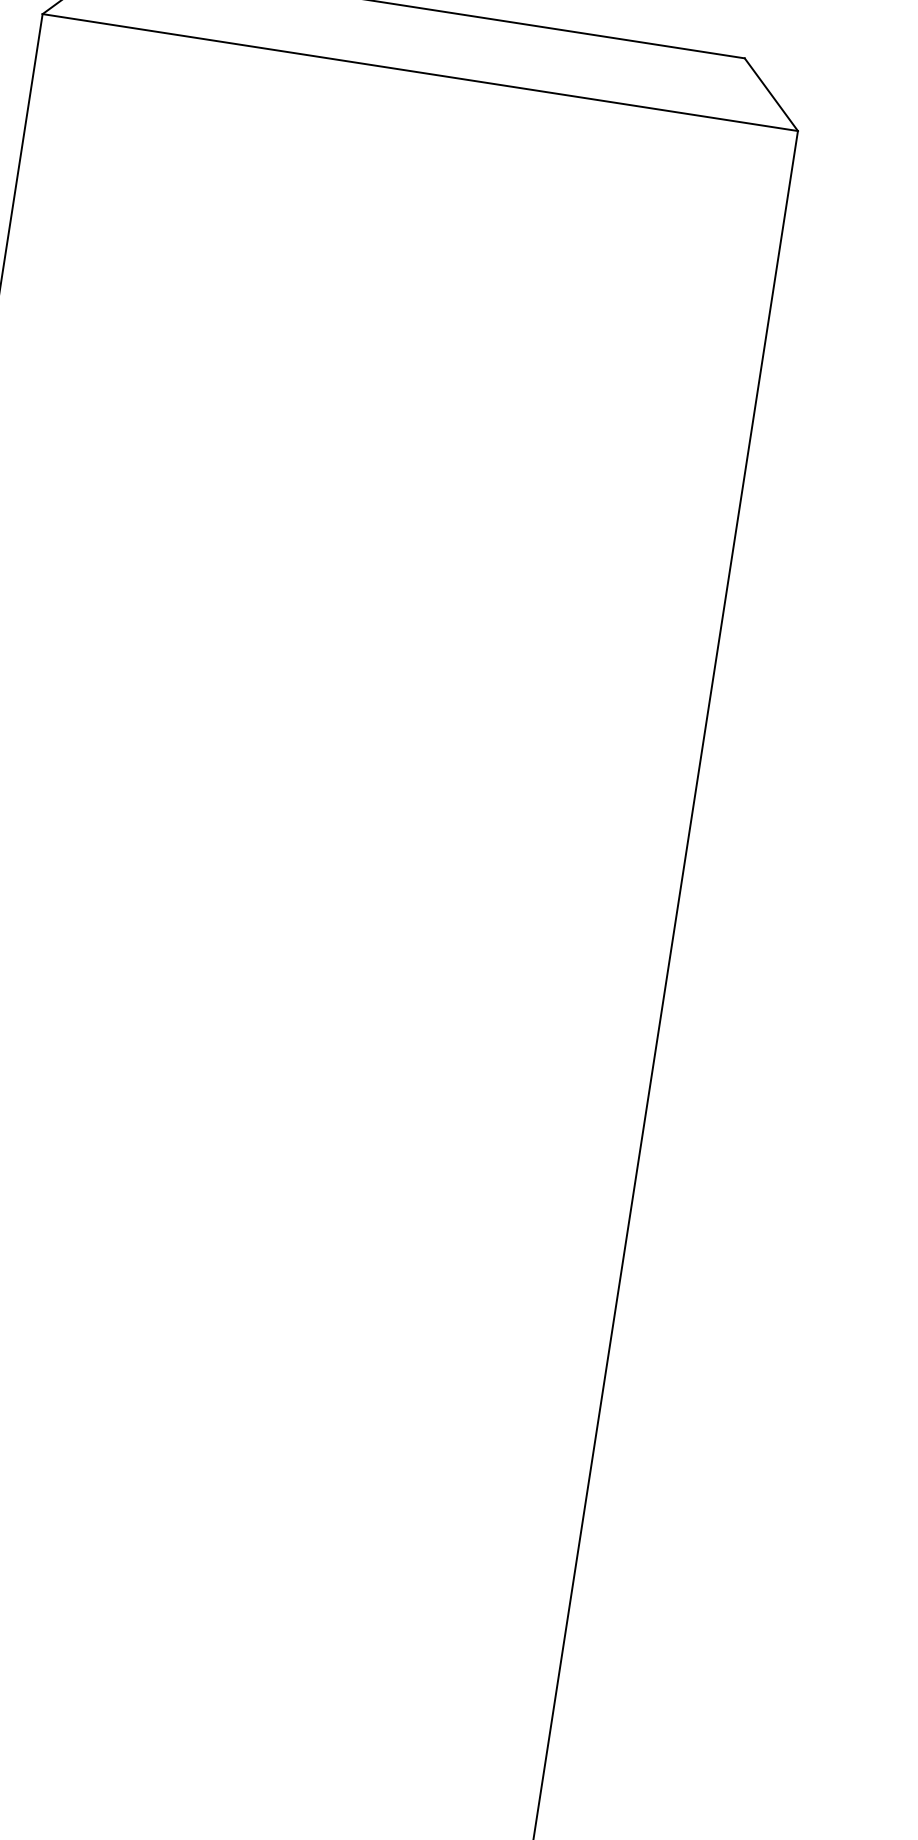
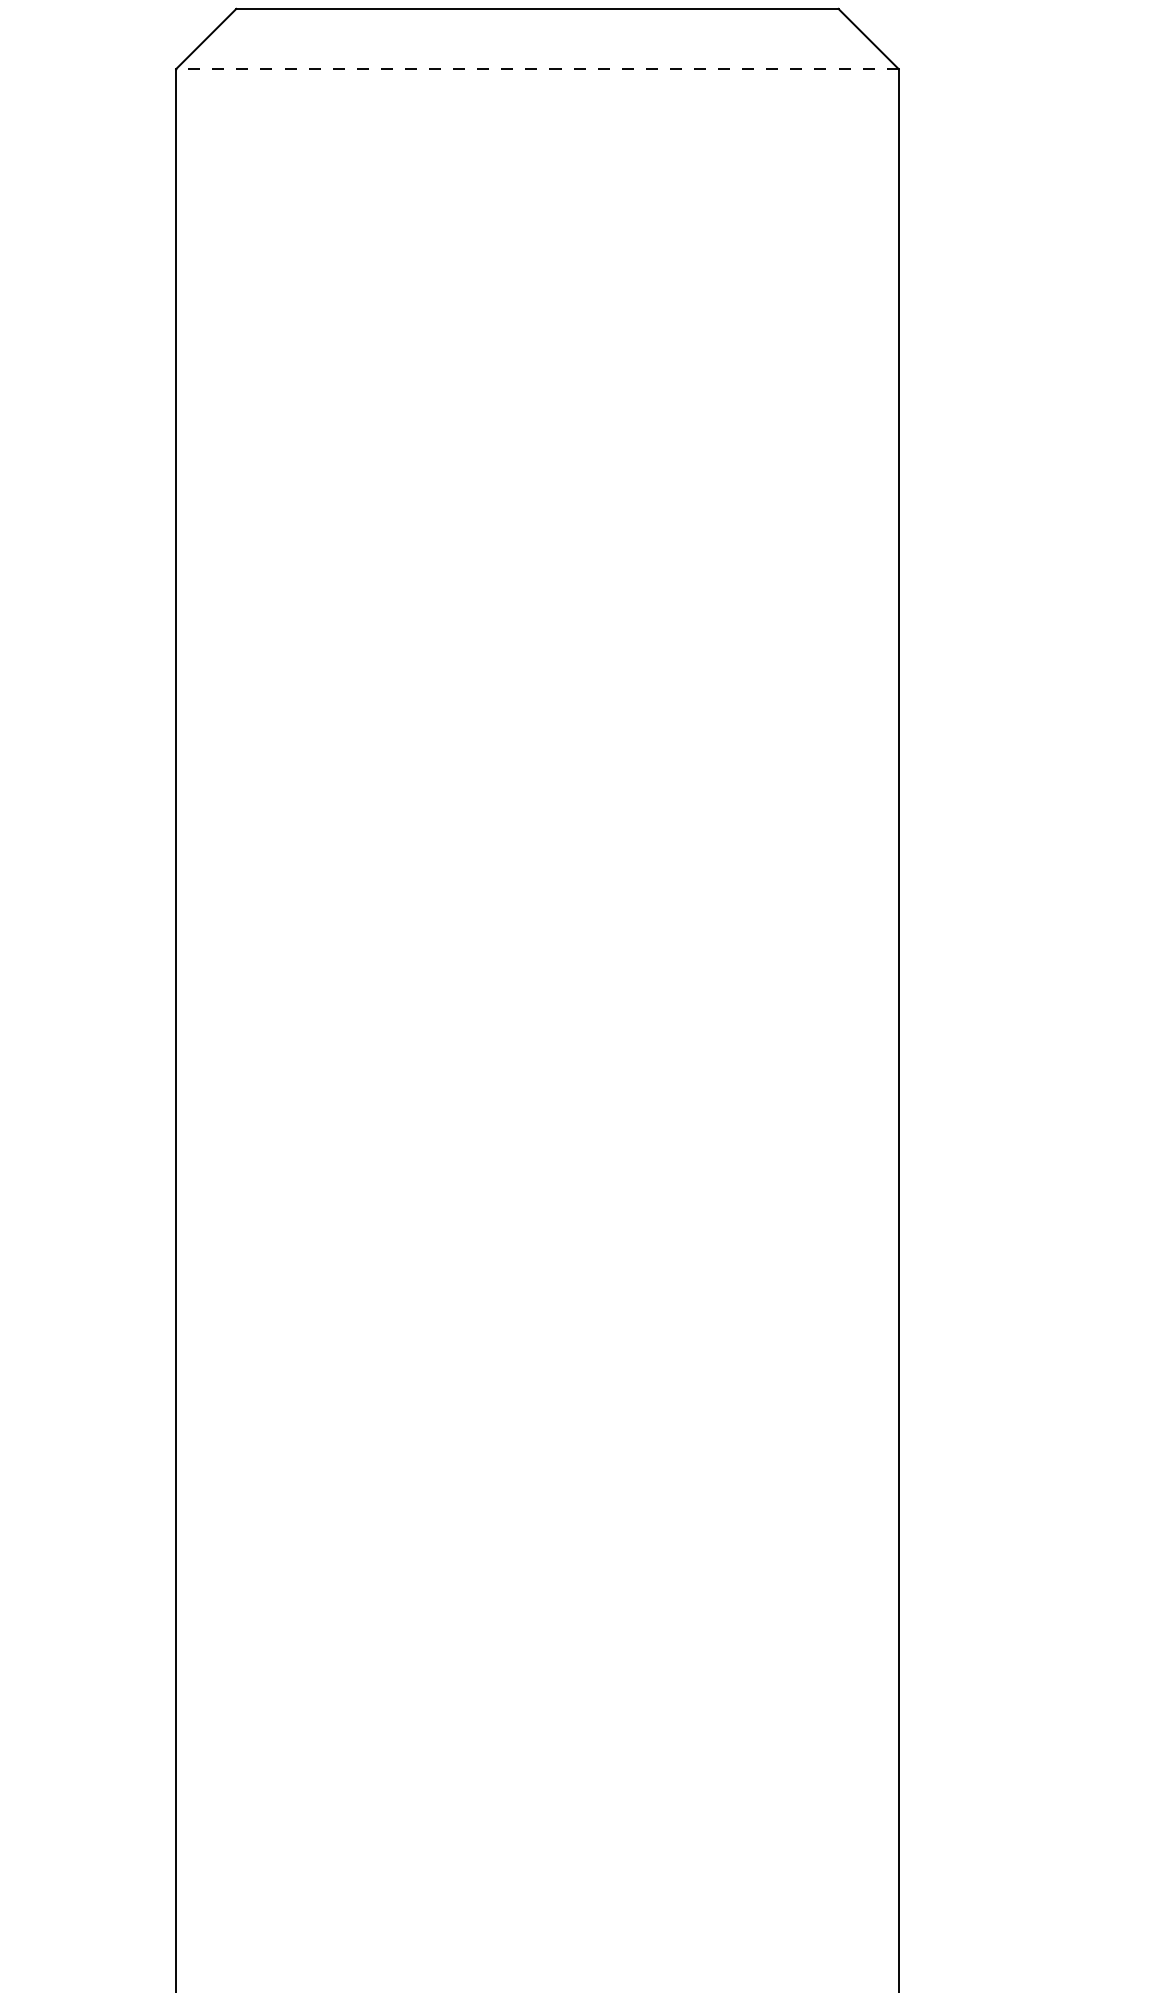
line: (419, 72) -> (536, 69), solid -> dashed

